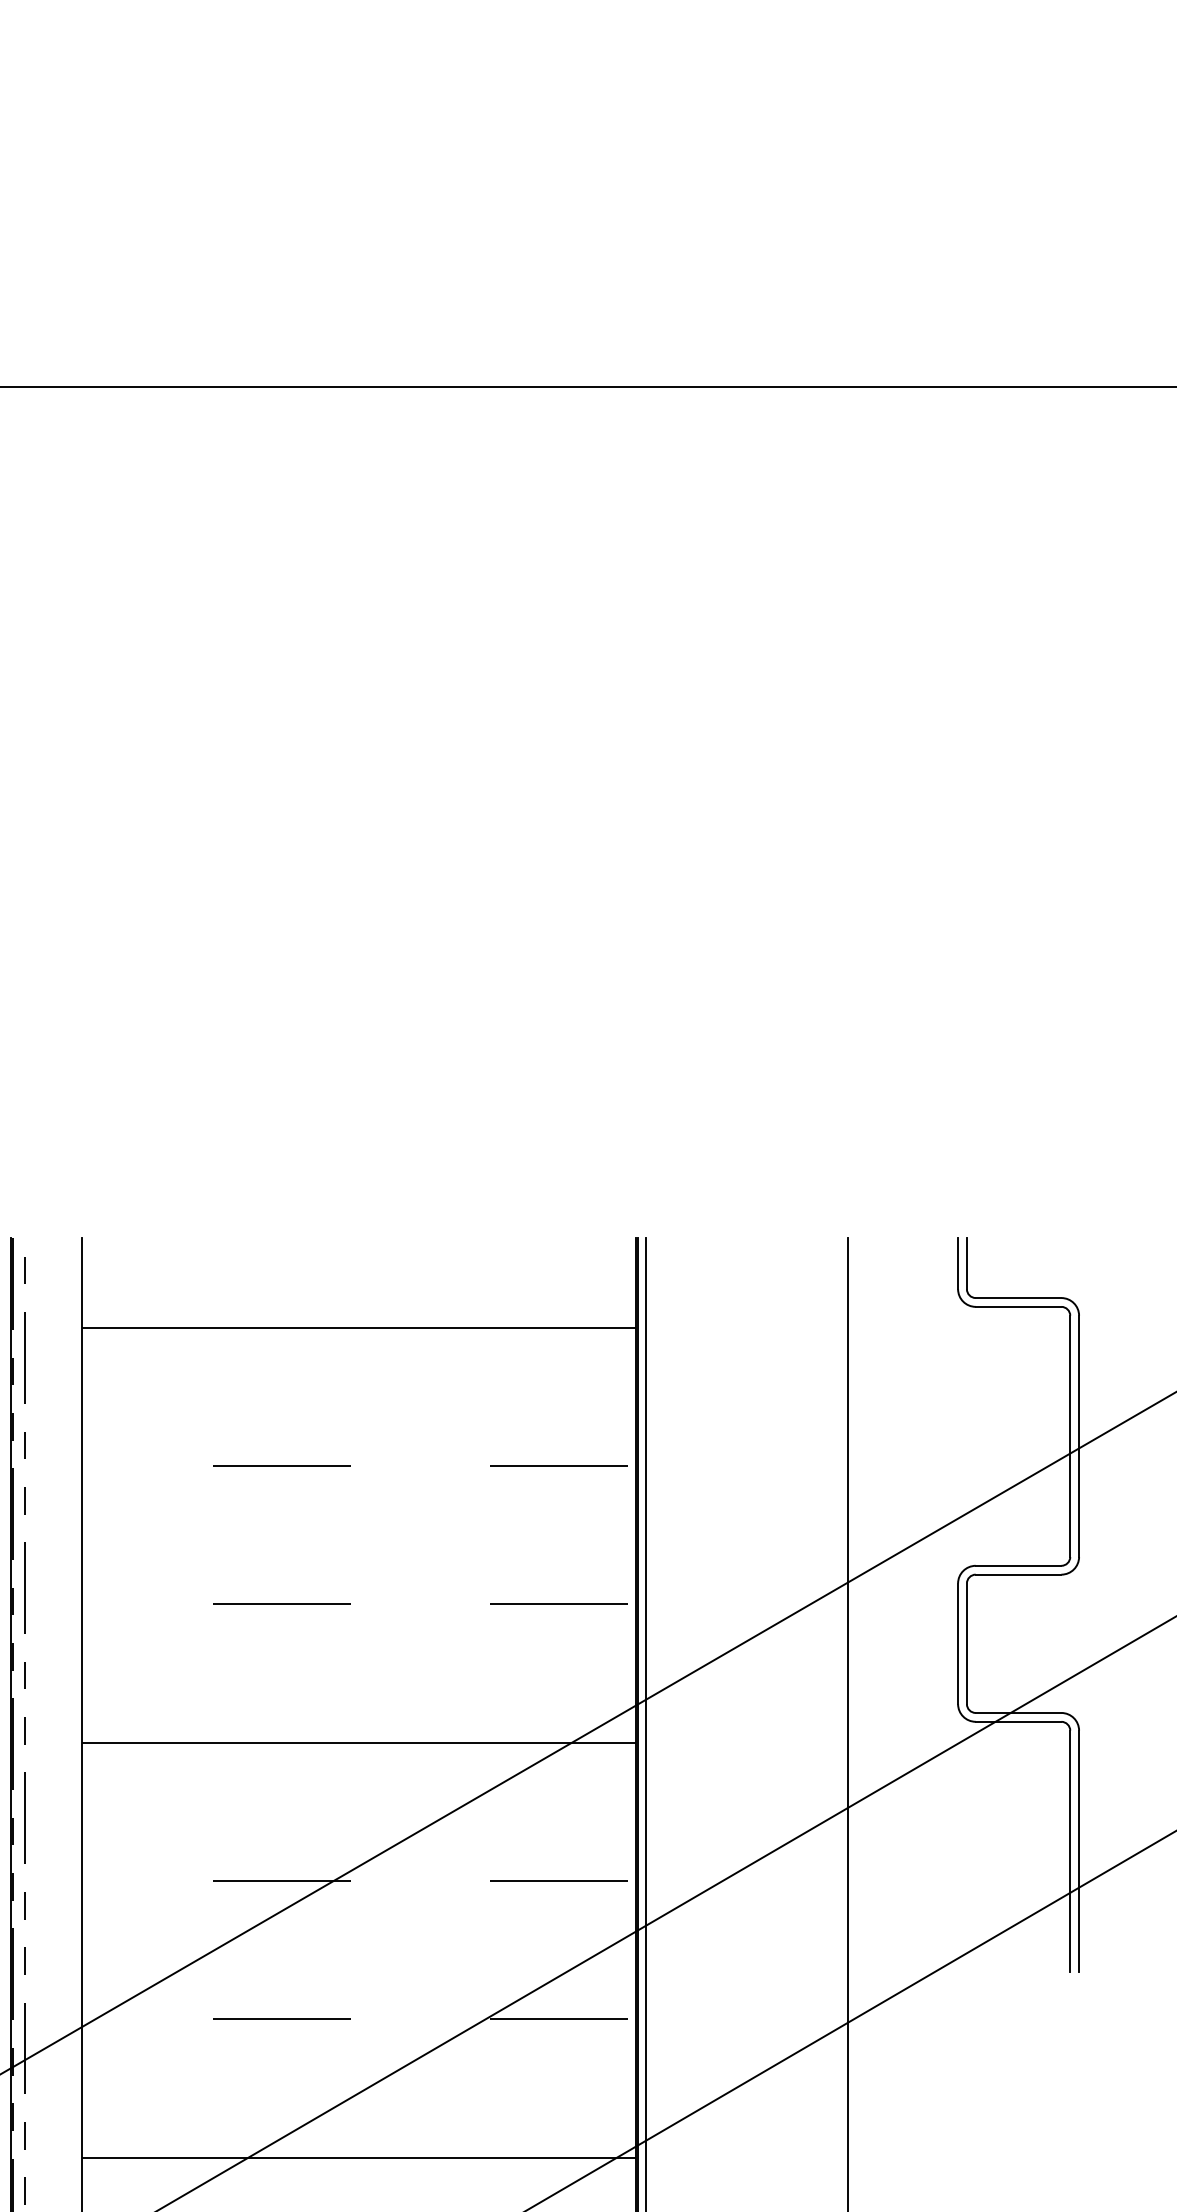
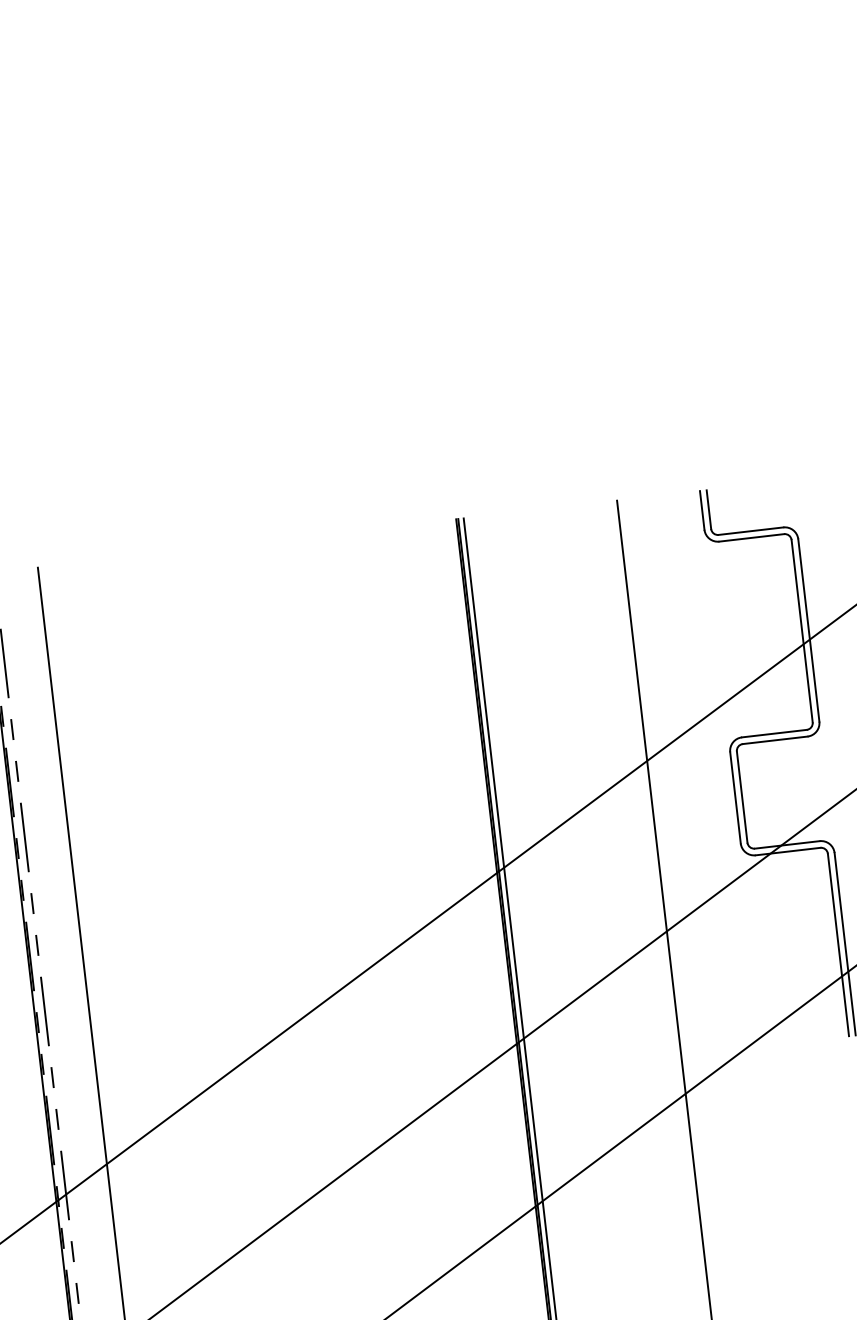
hatch: (358, 1742) -> (290, 924), removed

